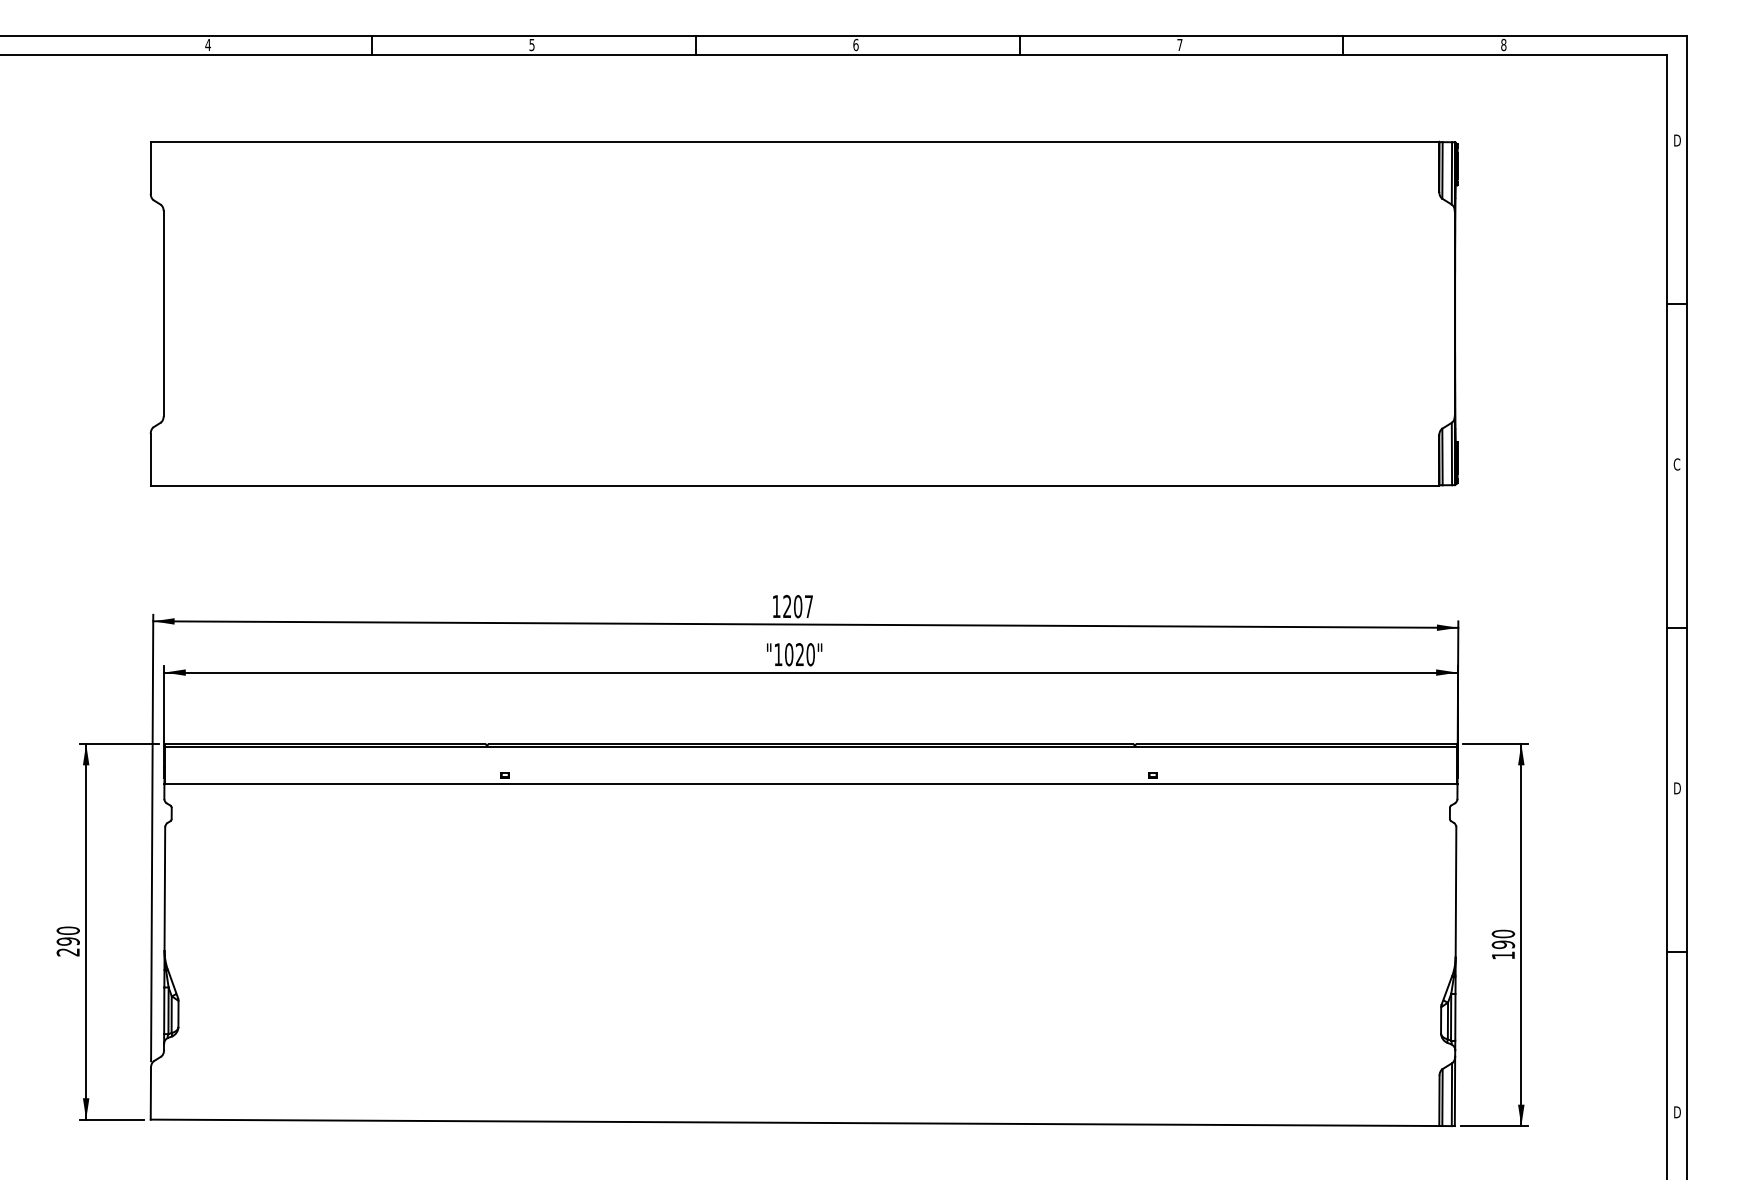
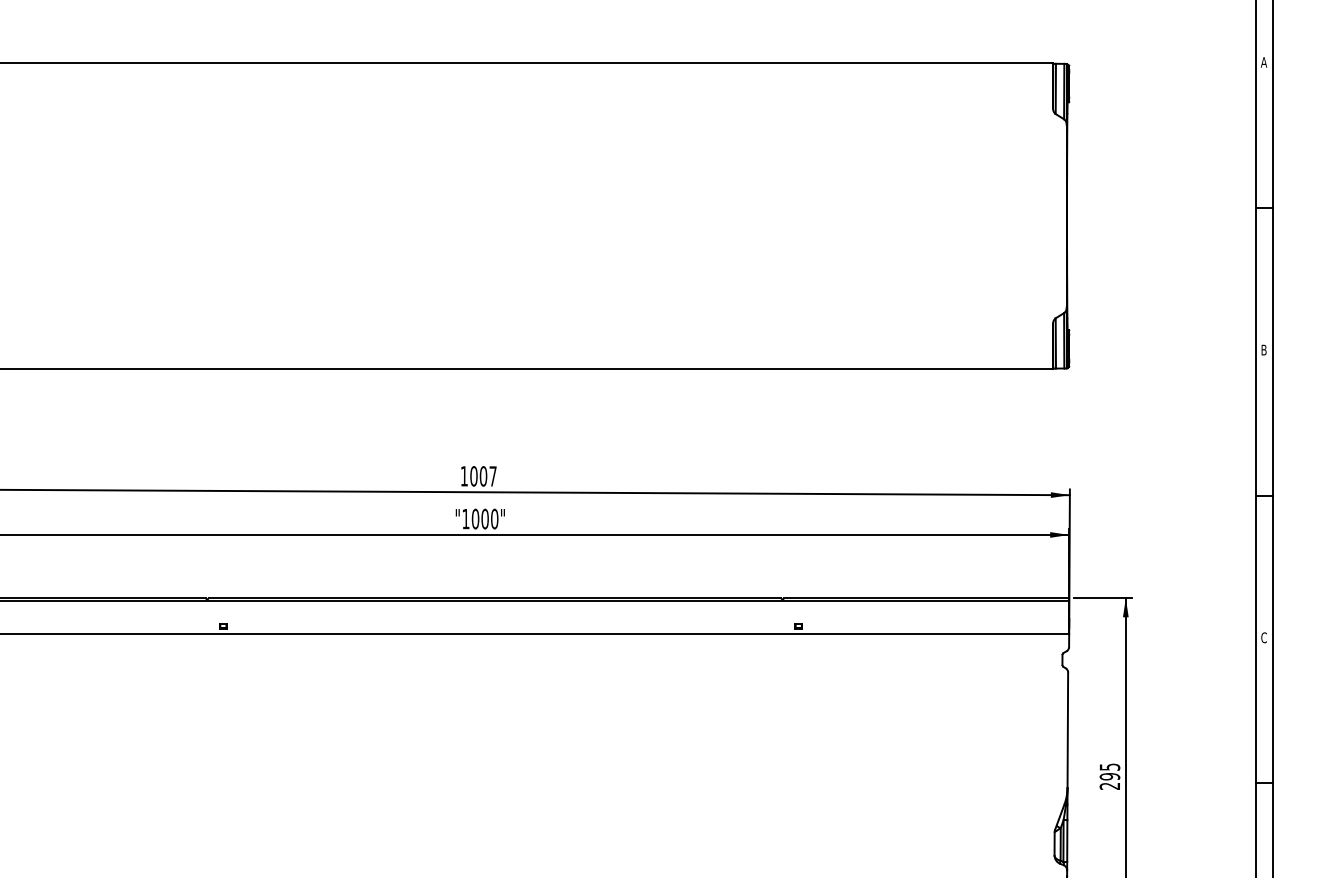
text: (1676, 140) -> (1263, 62), D -> A
text: (1676, 464) -> (1263, 350), C -> B
text: (787, 606) -> (474, 476), 1207 -> 1007
text: (799, 654) -> (484, 518), "1020" -> "1000"
text: (1676, 788) -> (1263, 637), D -> C
text: (1503, 944) -> (1110, 776), 190 -> 295

